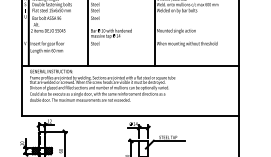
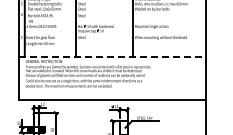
line: (130, 65) -> (112, 56), solid -> dashed

